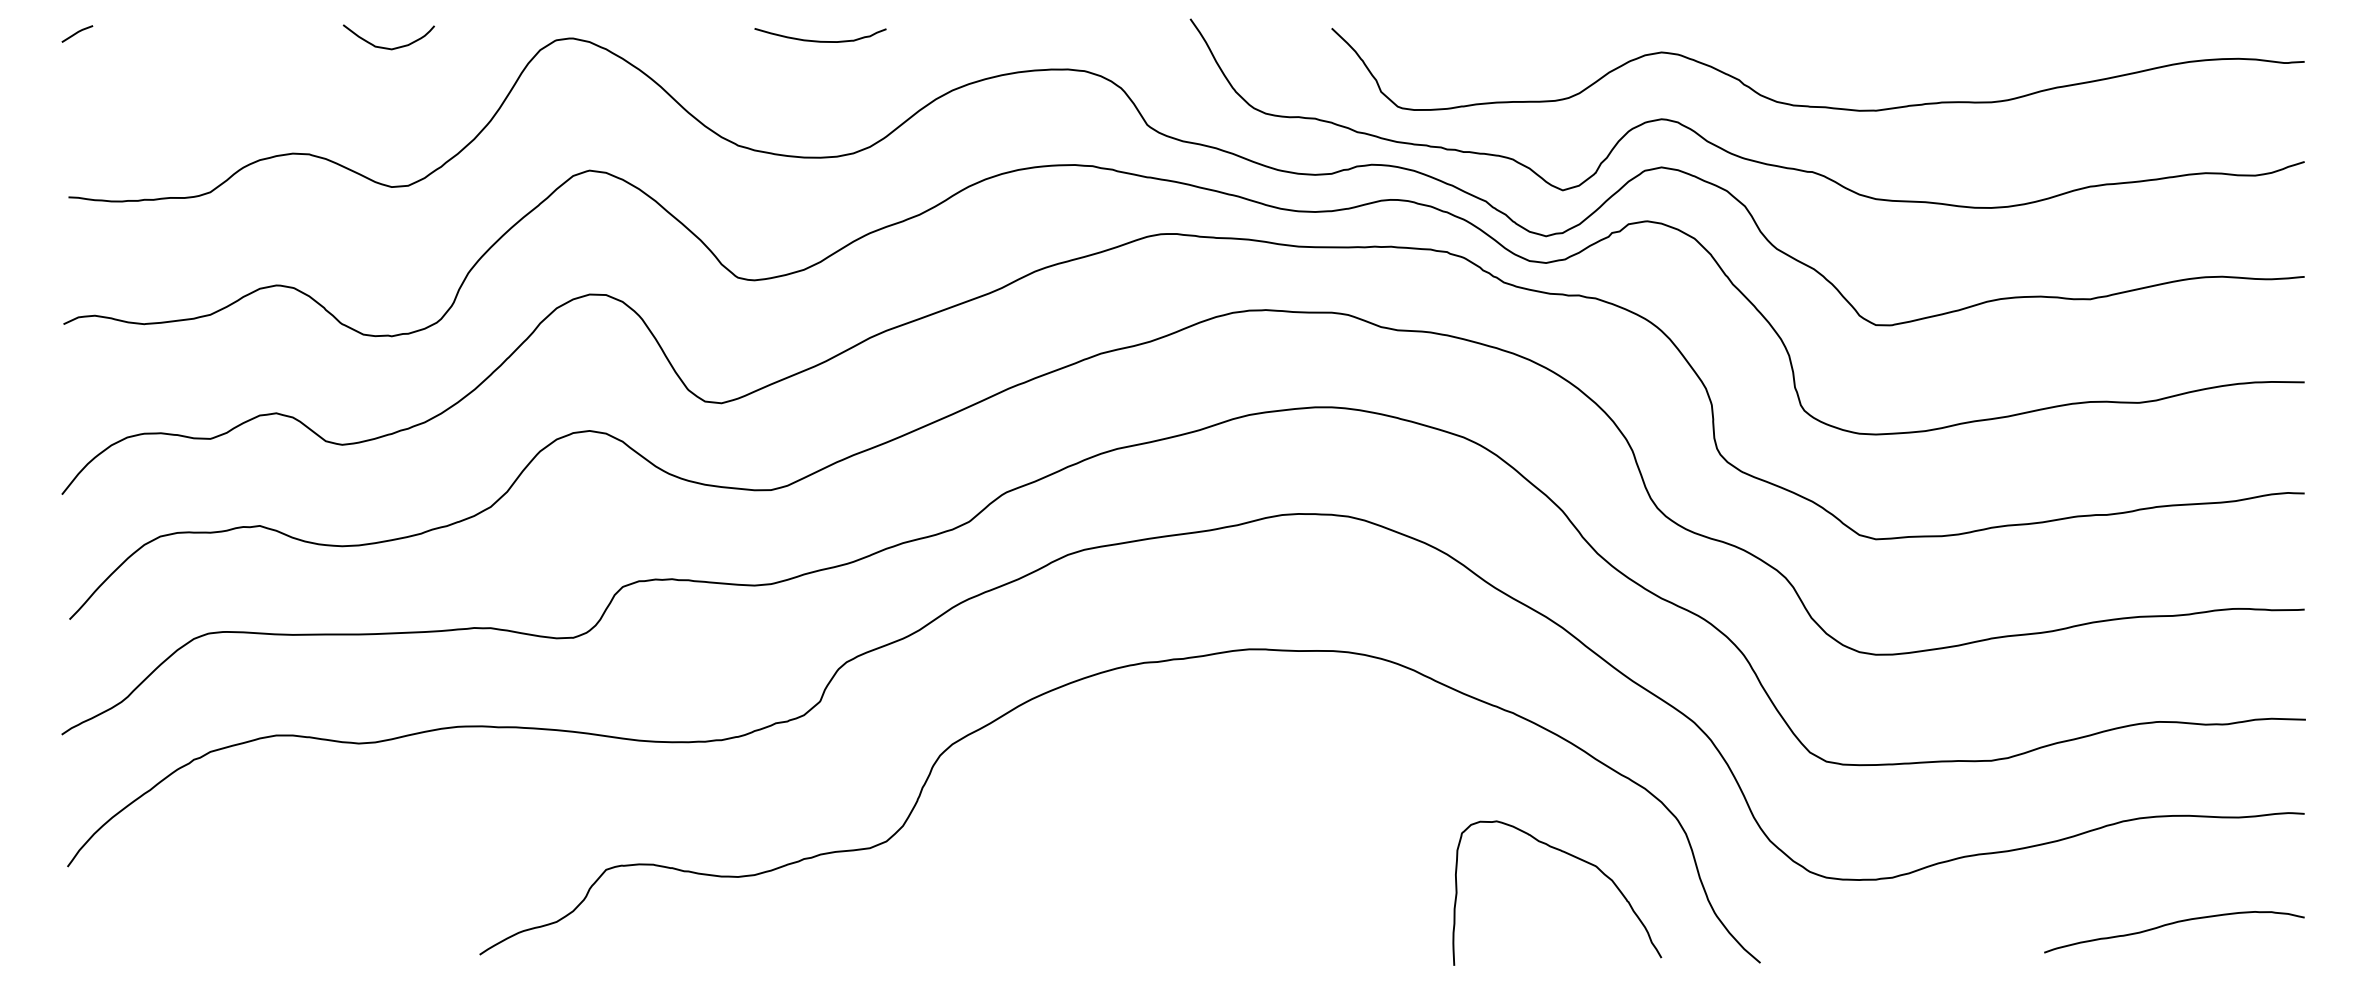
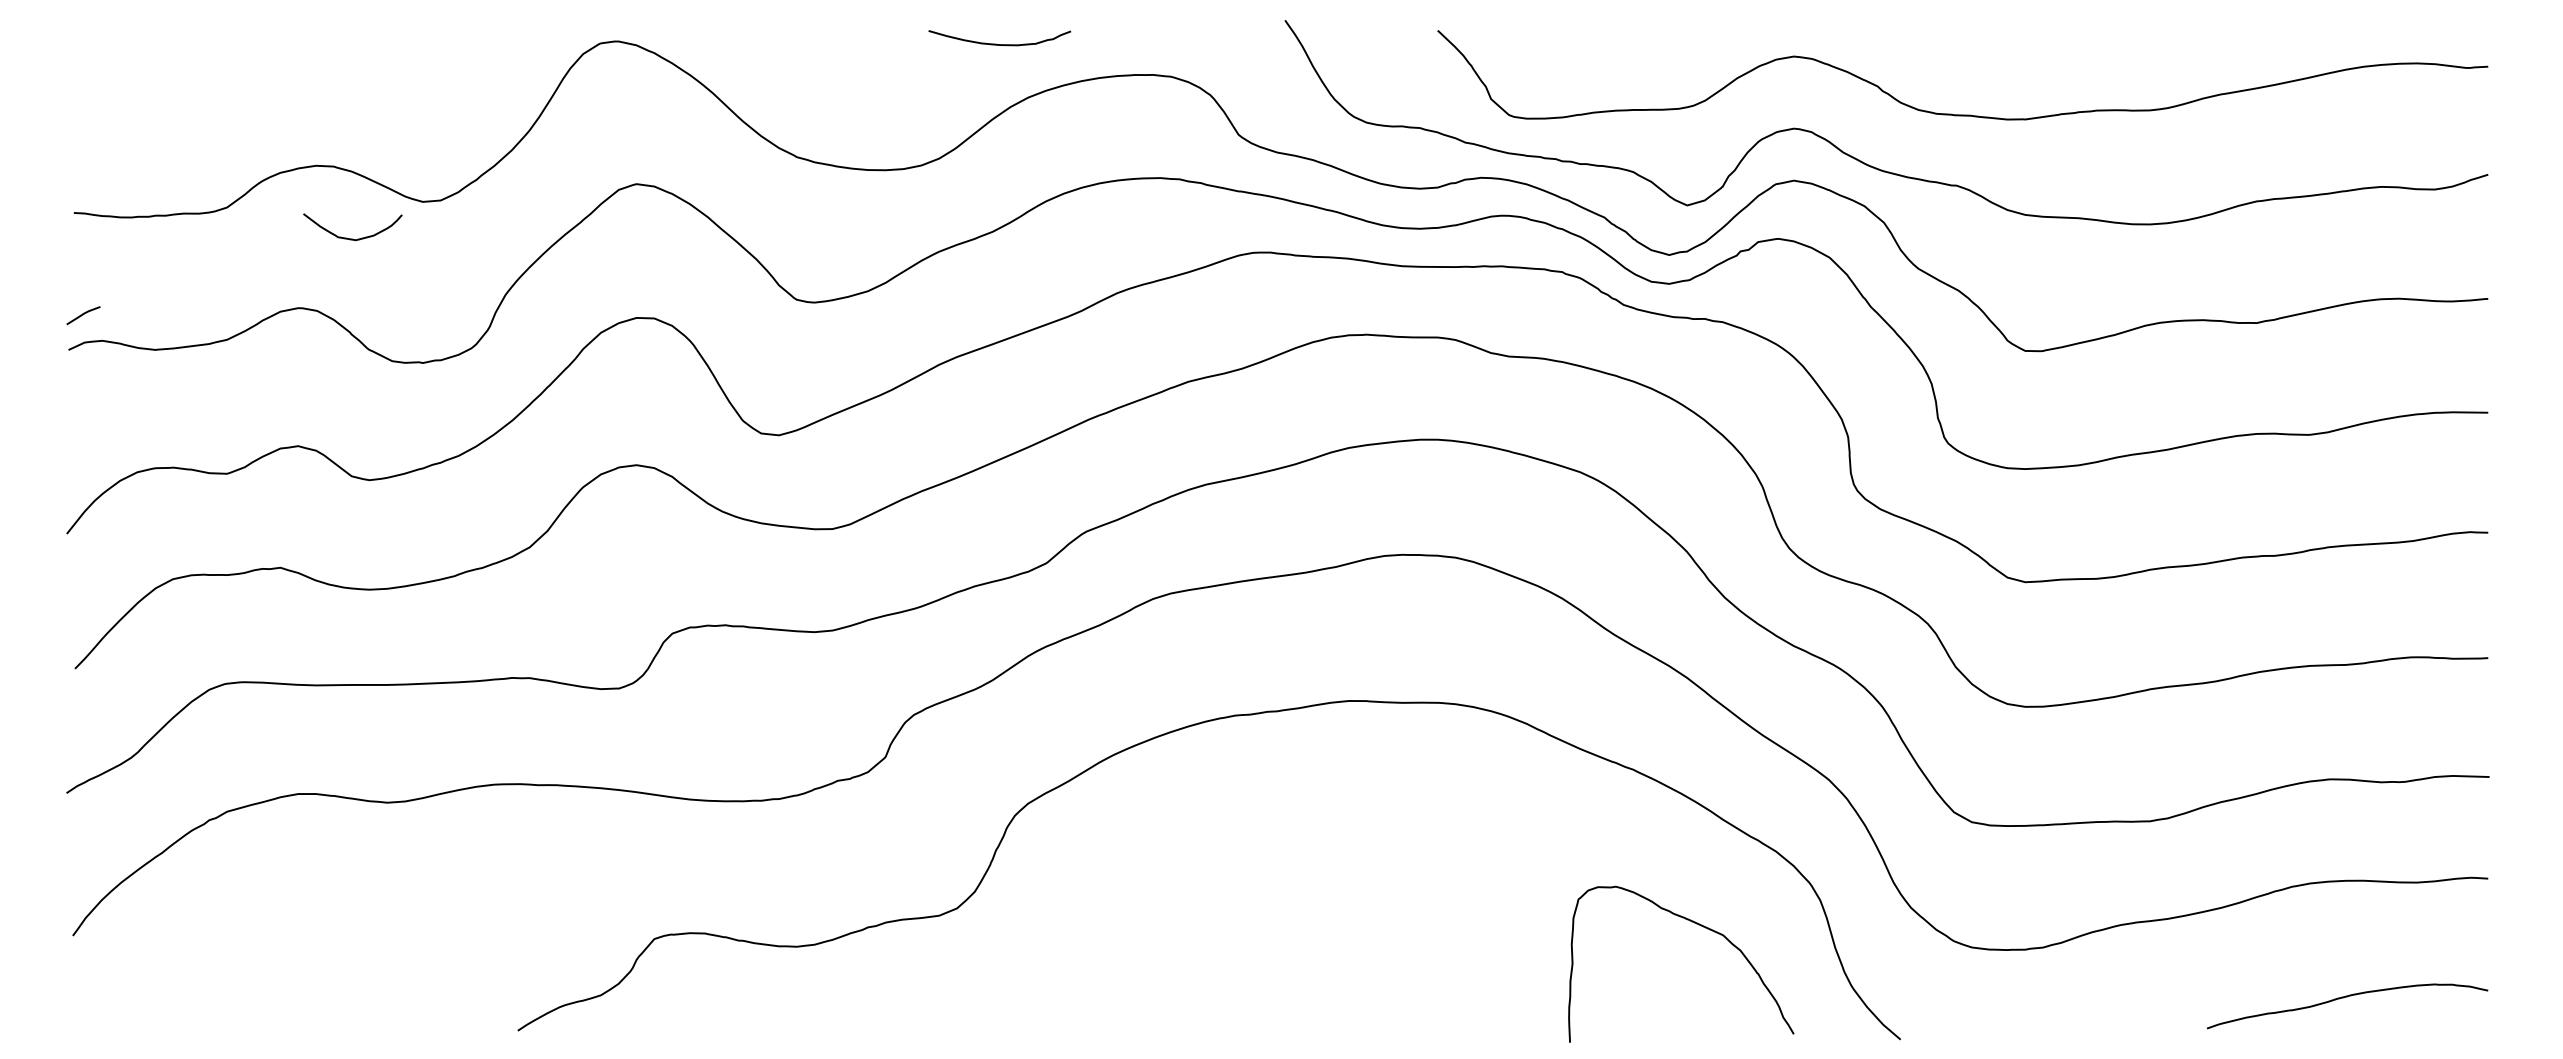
line: (77, 33) -> (83, 315), moved
curve: (817, 40) -> (996, 43), moved
curve: (388, 47) -> (352, 238), moved

